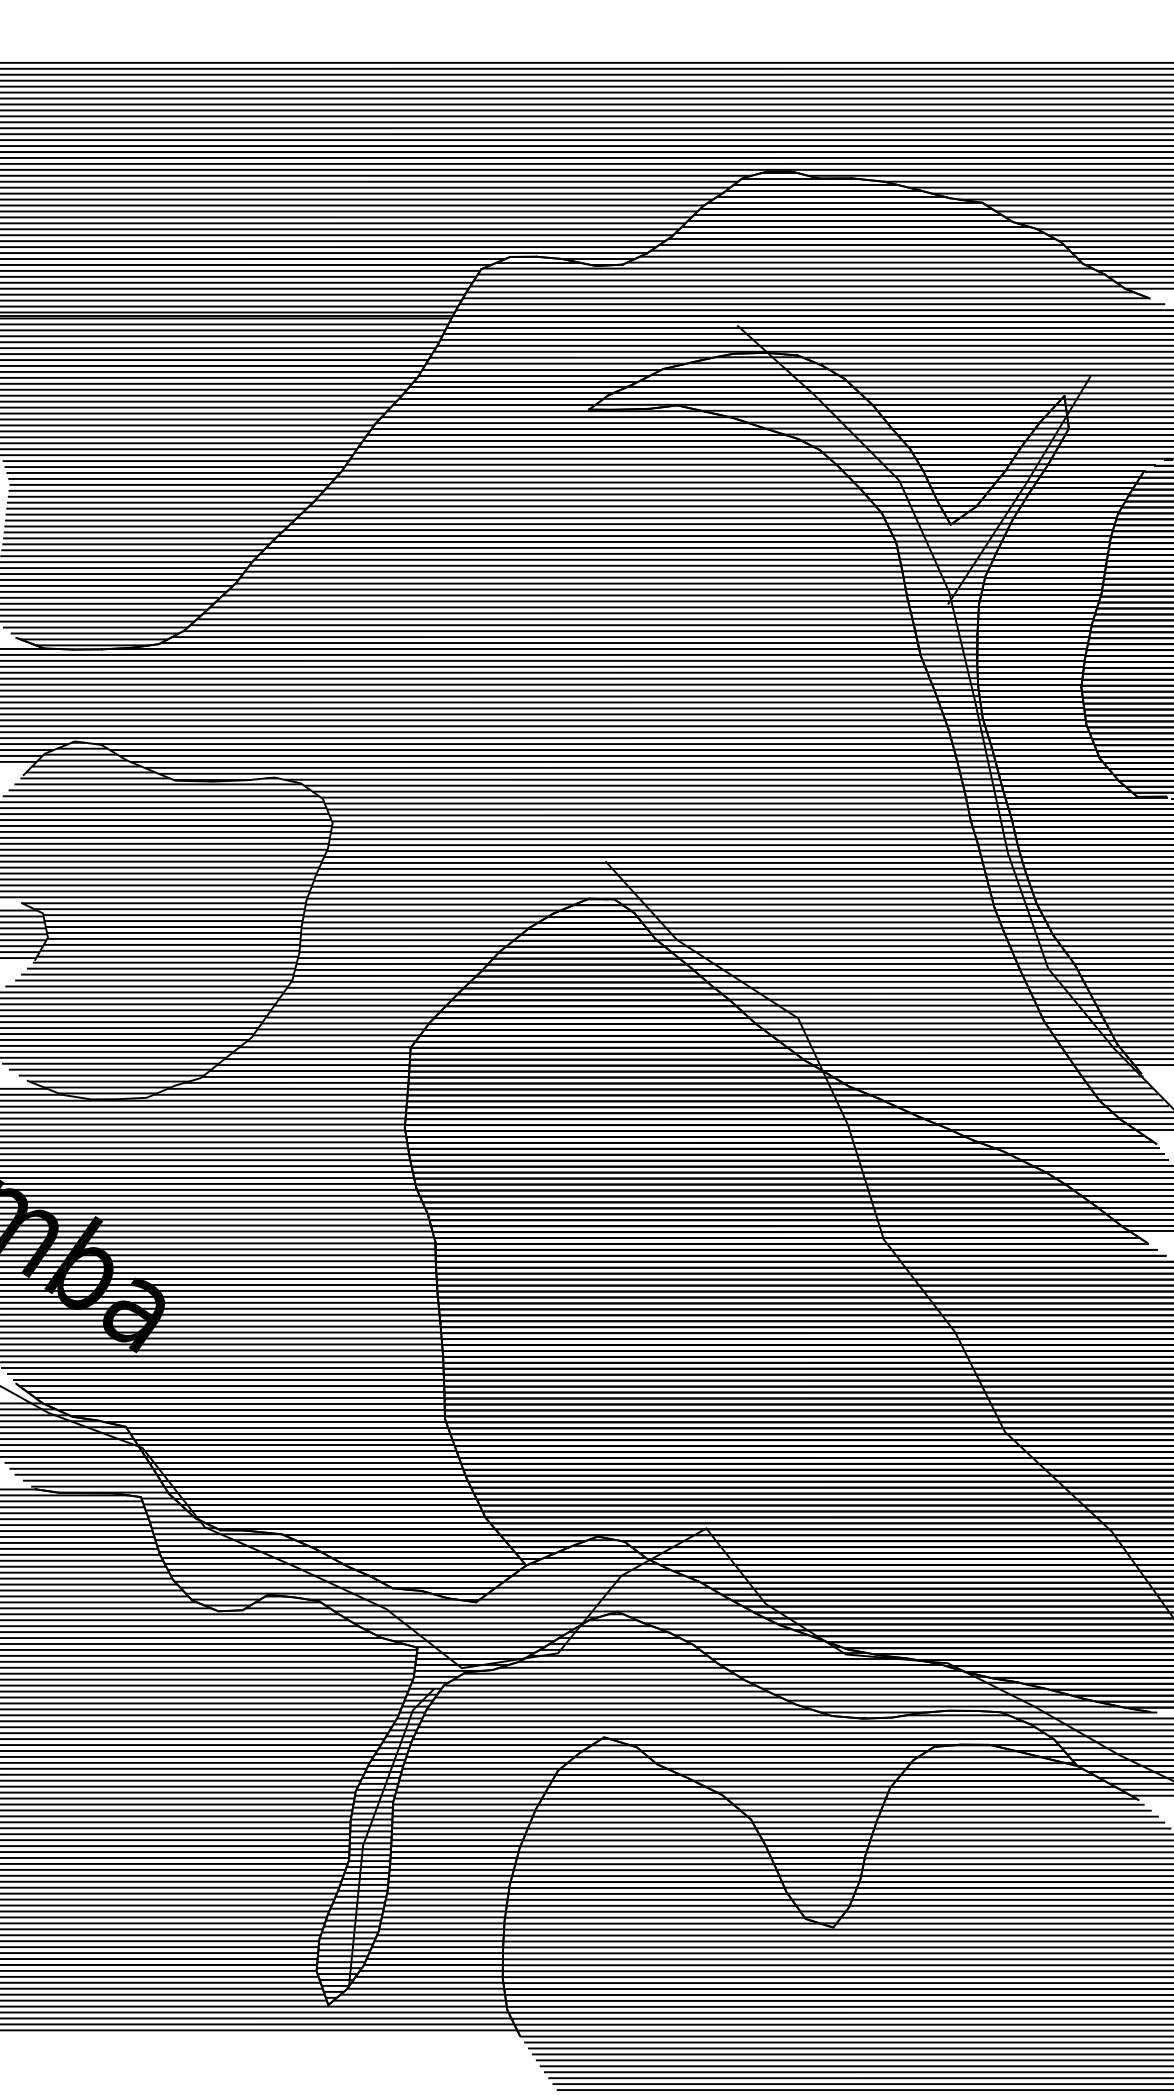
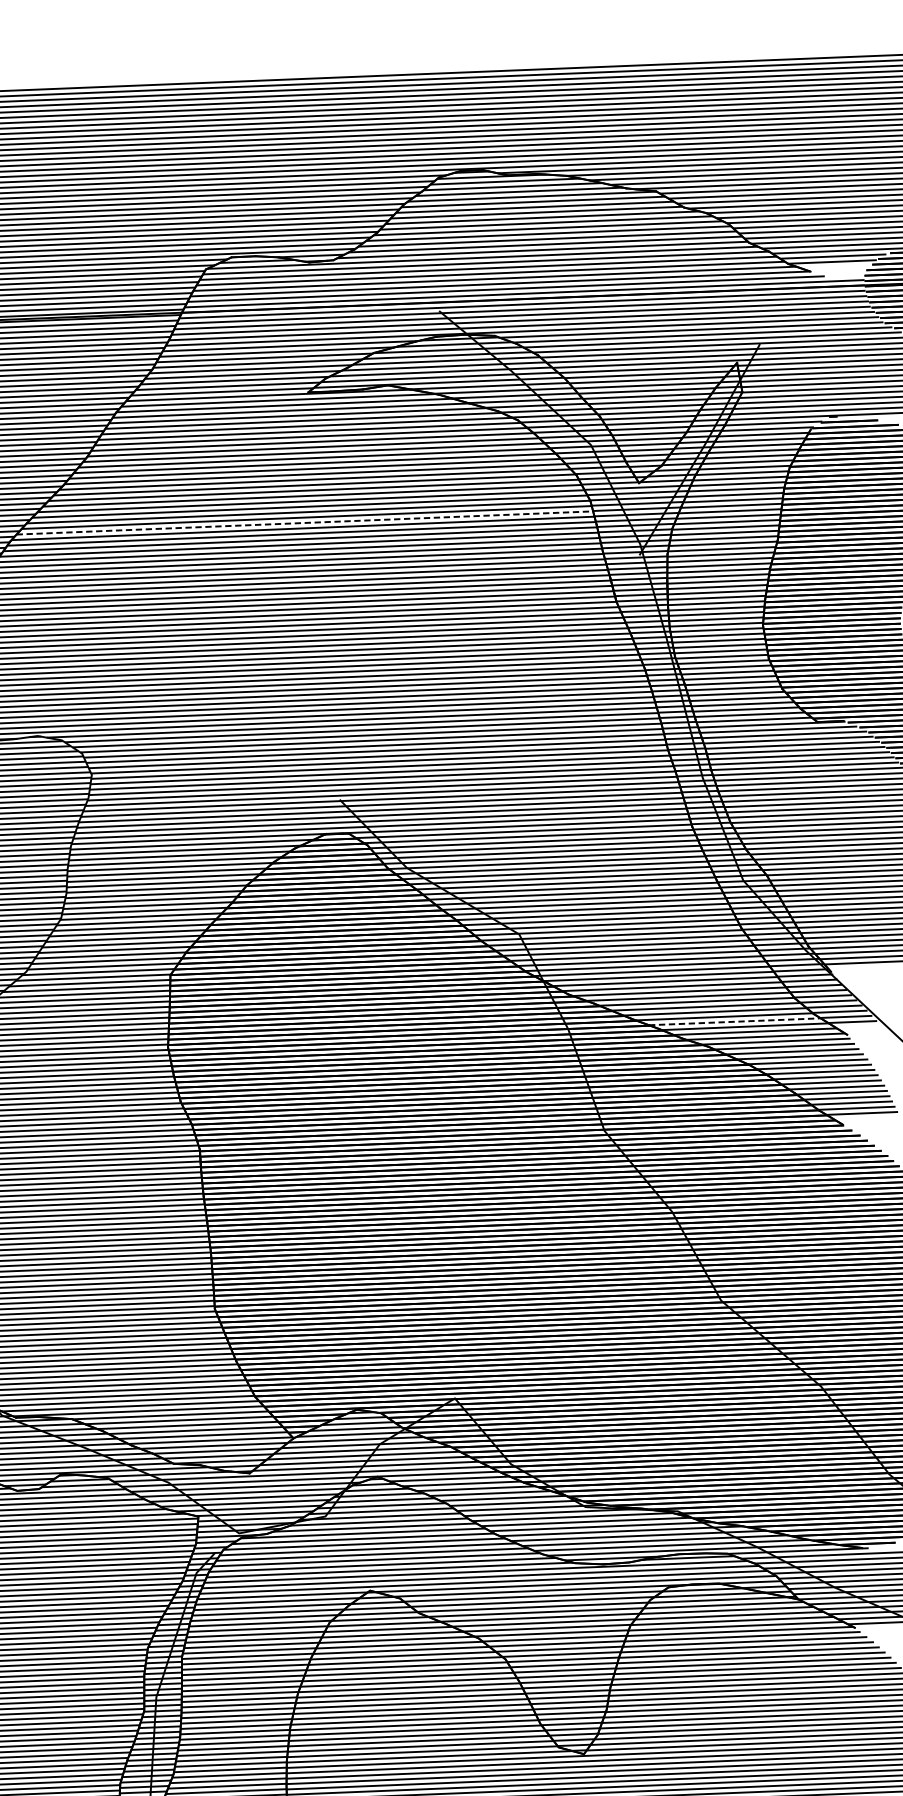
line: (579, 553) -> (304, 522), solid -> dashed
line: (1033, 1124) -> (735, 1021), solid -> dashed

